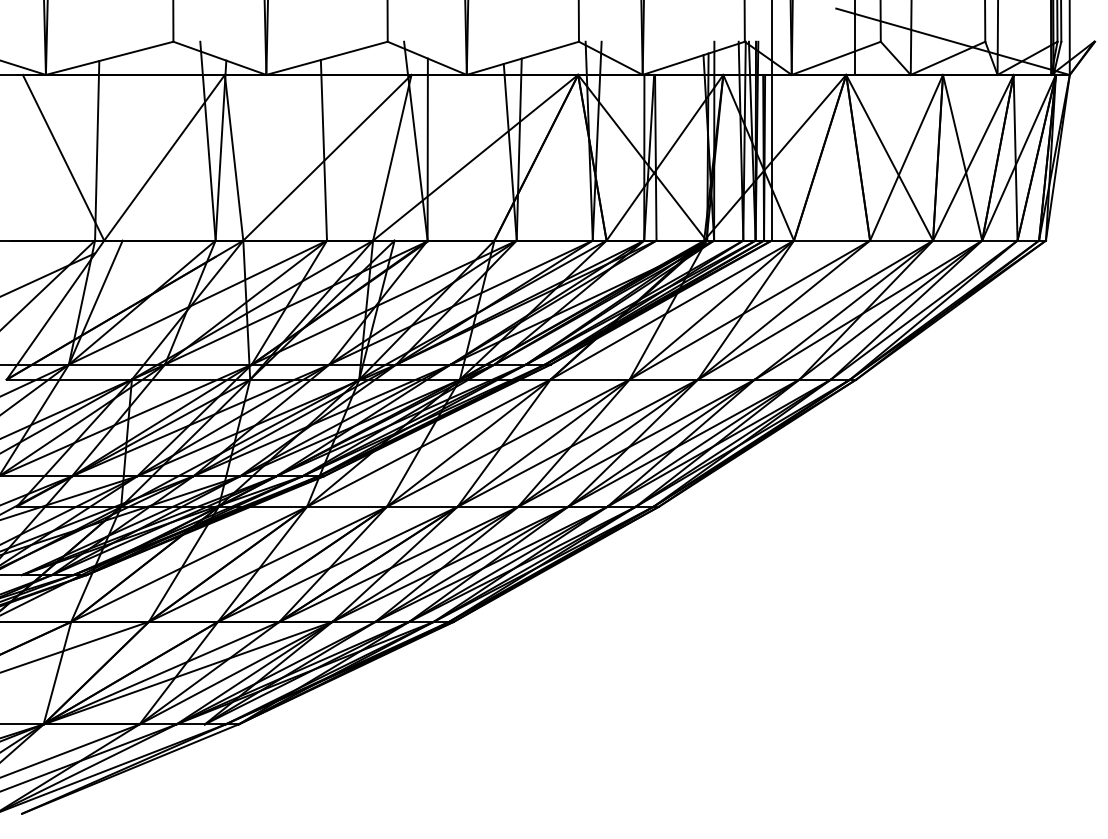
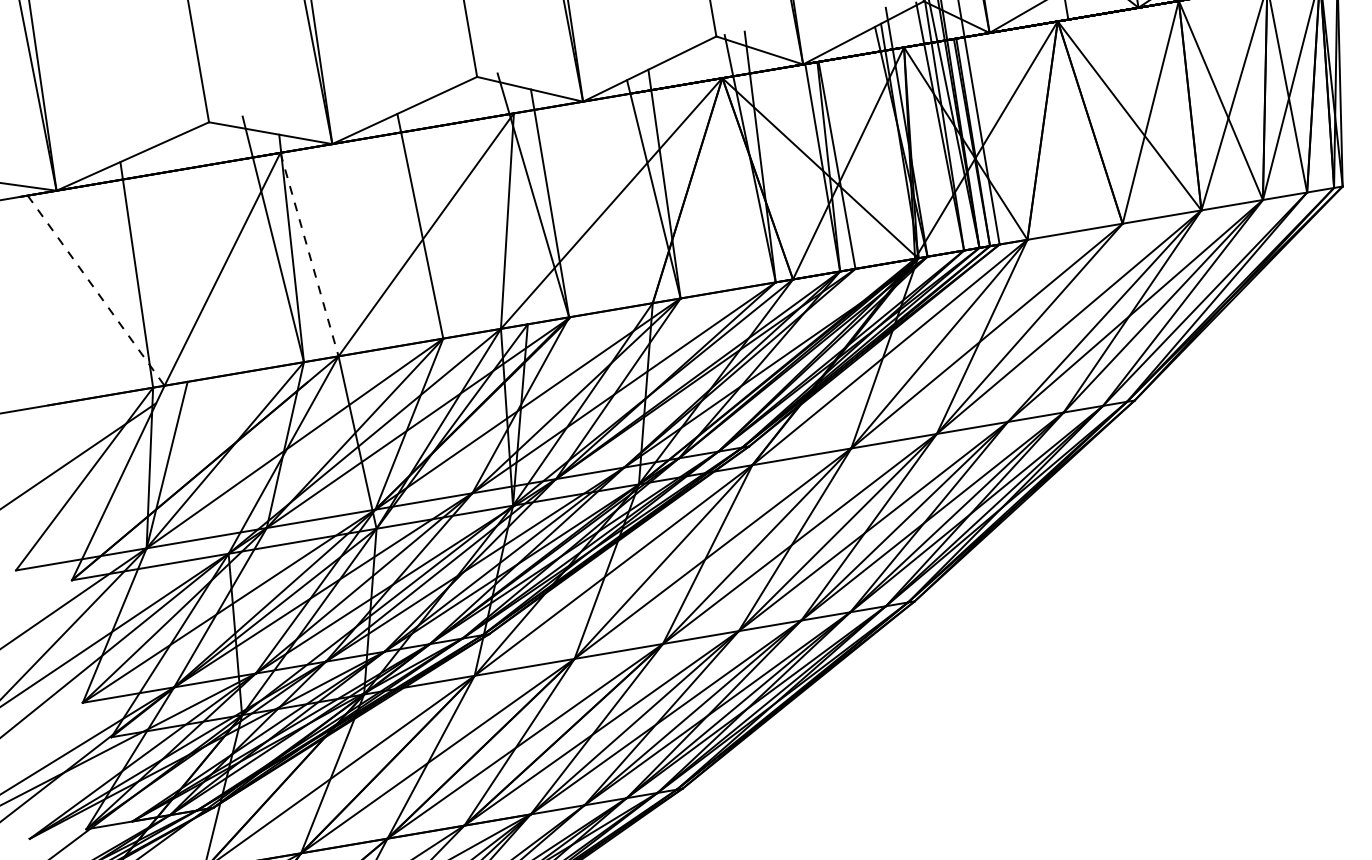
line: (63, 158) -> (96, 291), solid -> dashed
line: (234, 158) -> (310, 255), solid -> dashed

